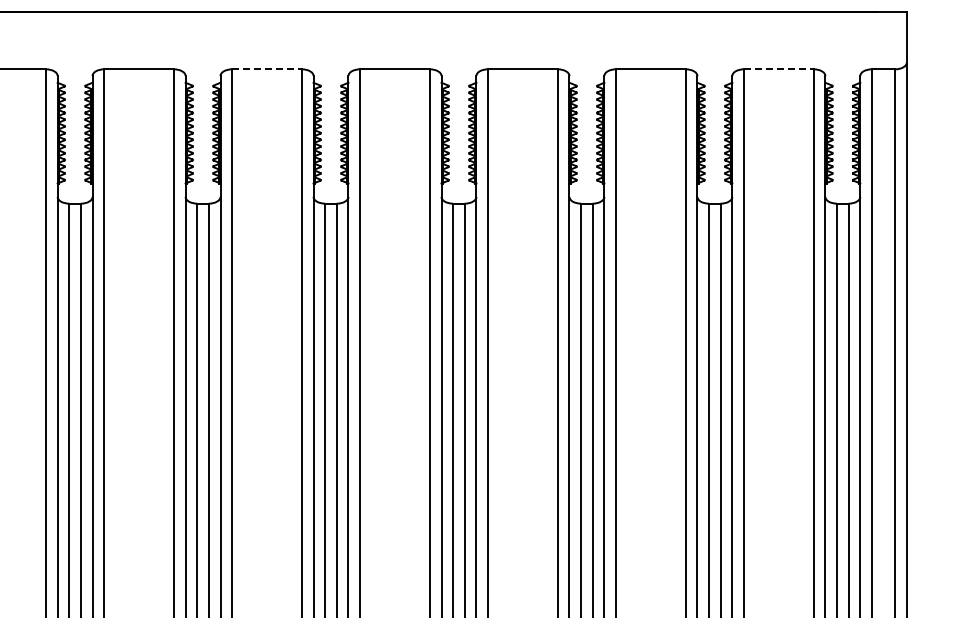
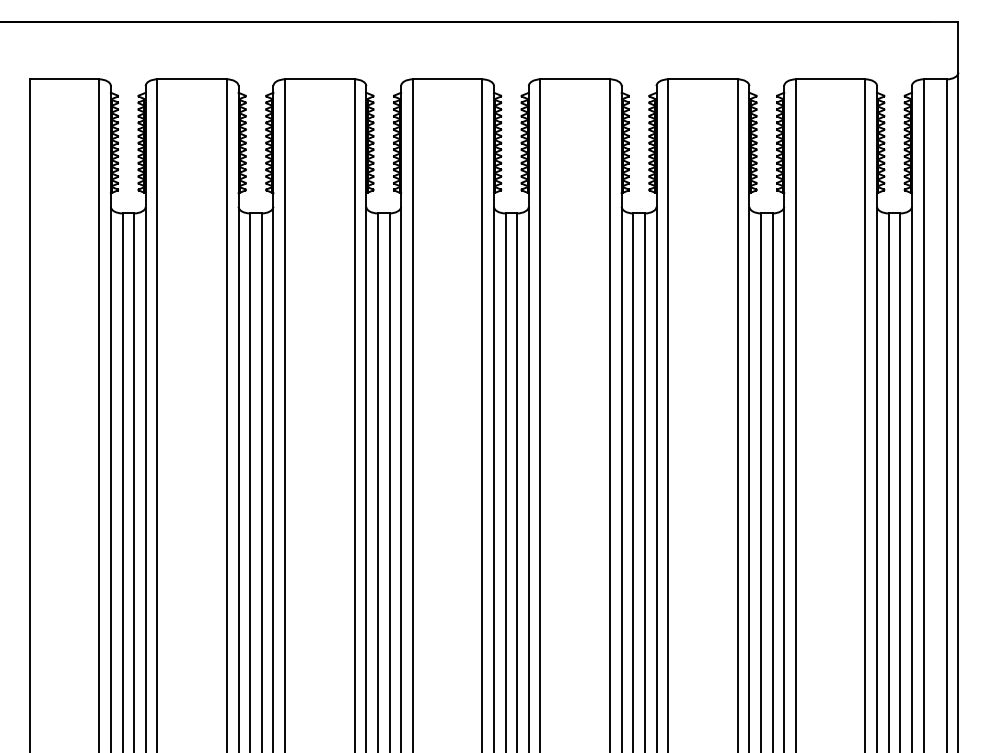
line: (266, 69) -> (319, 79), dashed -> solid
line: (778, 69) -> (830, 79), dashed -> solid

